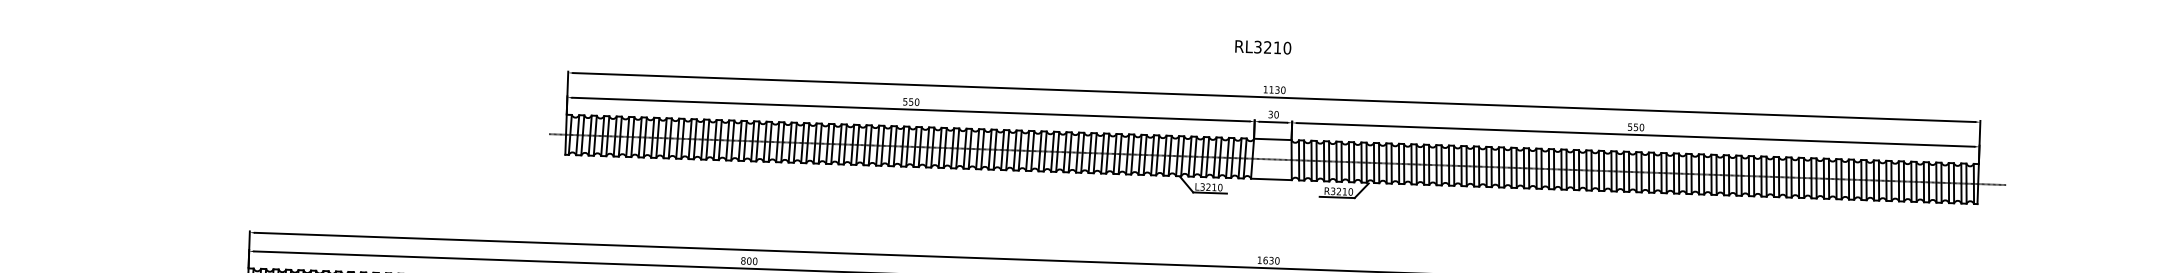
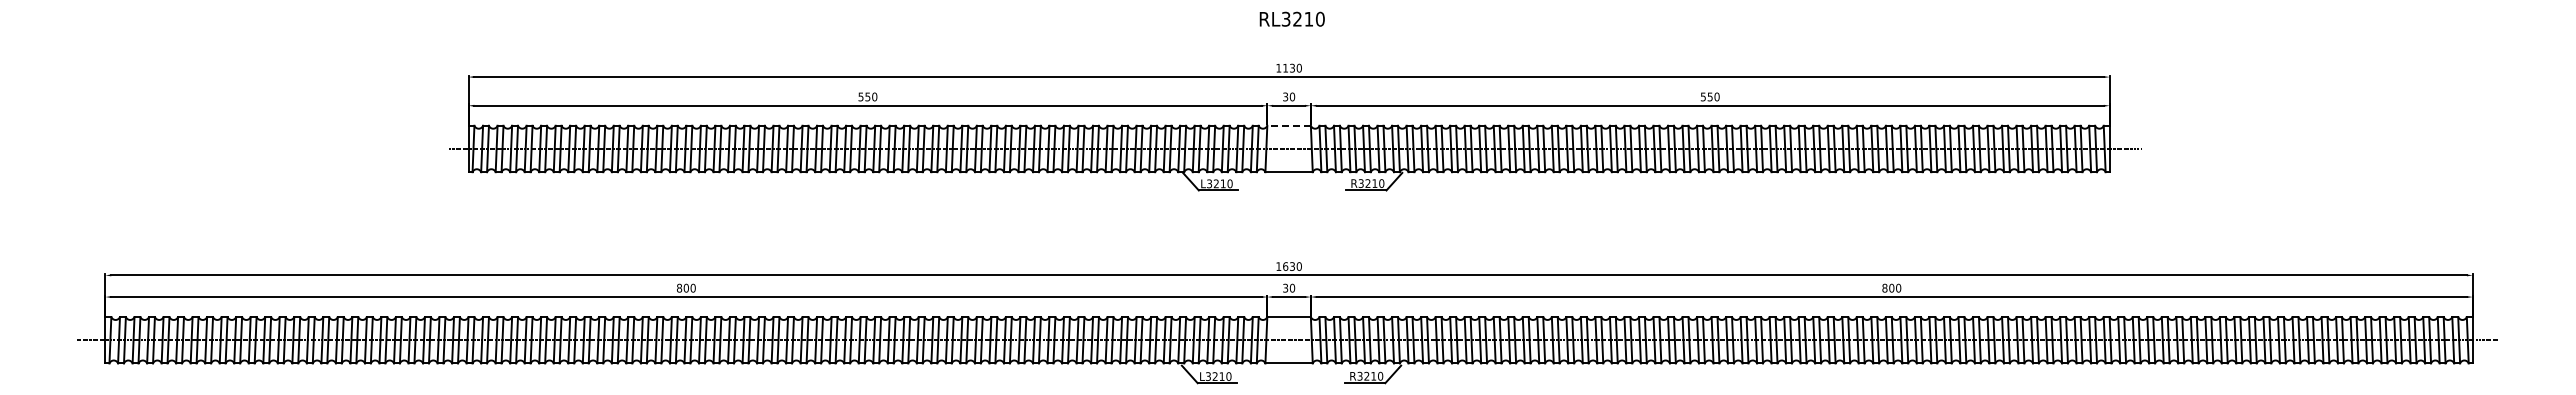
text: (1262, 46) -> (1291, 18), moved
line: (1273, 139) -> (1289, 125), solid -> dashed

